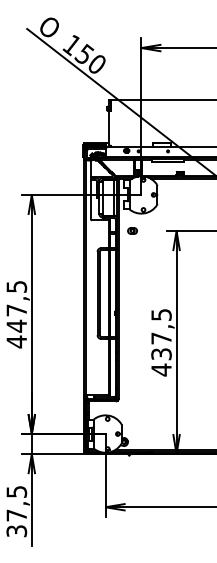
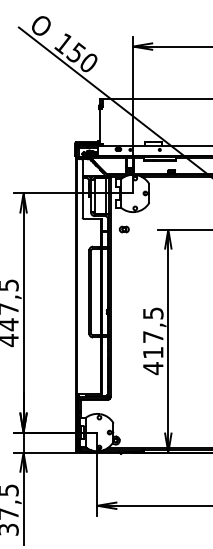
text: (161, 354) -> (153, 353), 437,5 -> 417,5

